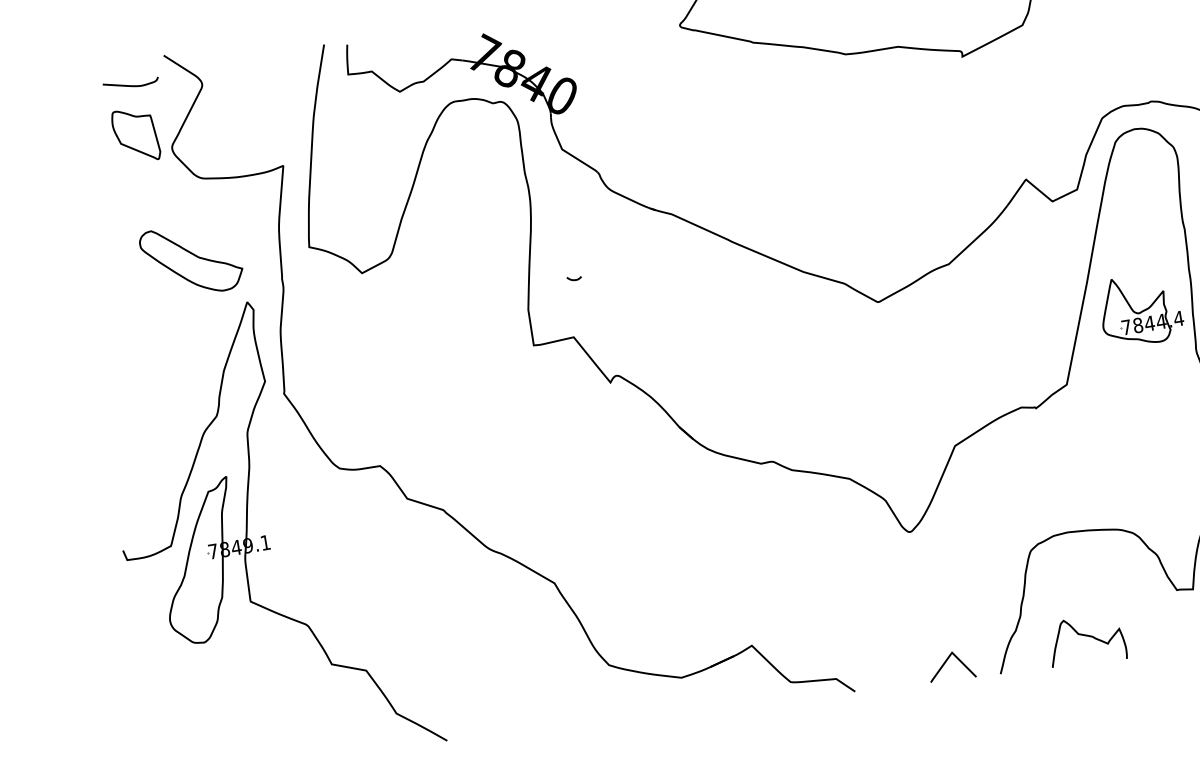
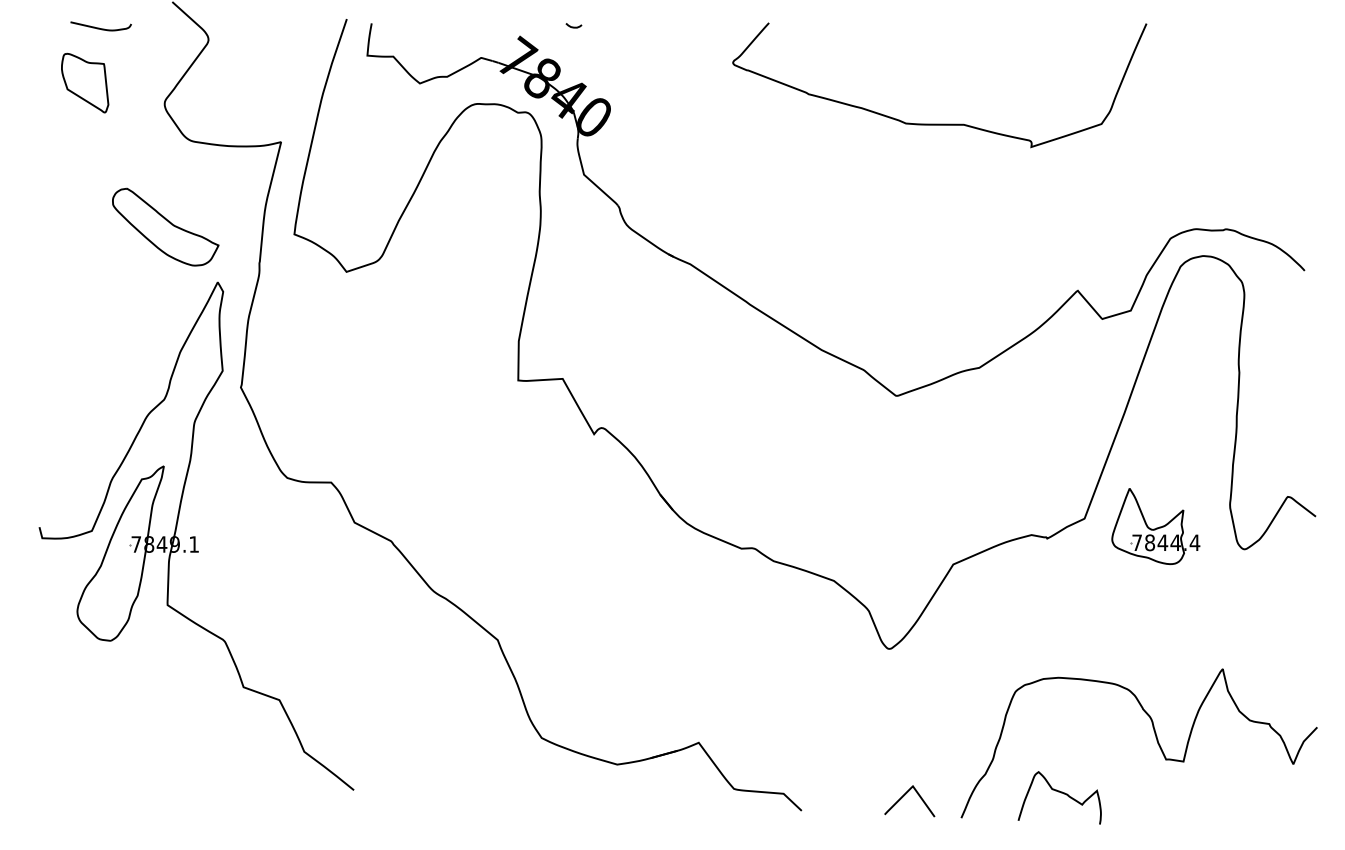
curve: (129, 84) -> (99, 27), moved
part: (136, 134) -> (85, 82), moved
curve: (574, 279) -> (573, 26), moved
part: (1140, 309) -> (1155, 526), moved

